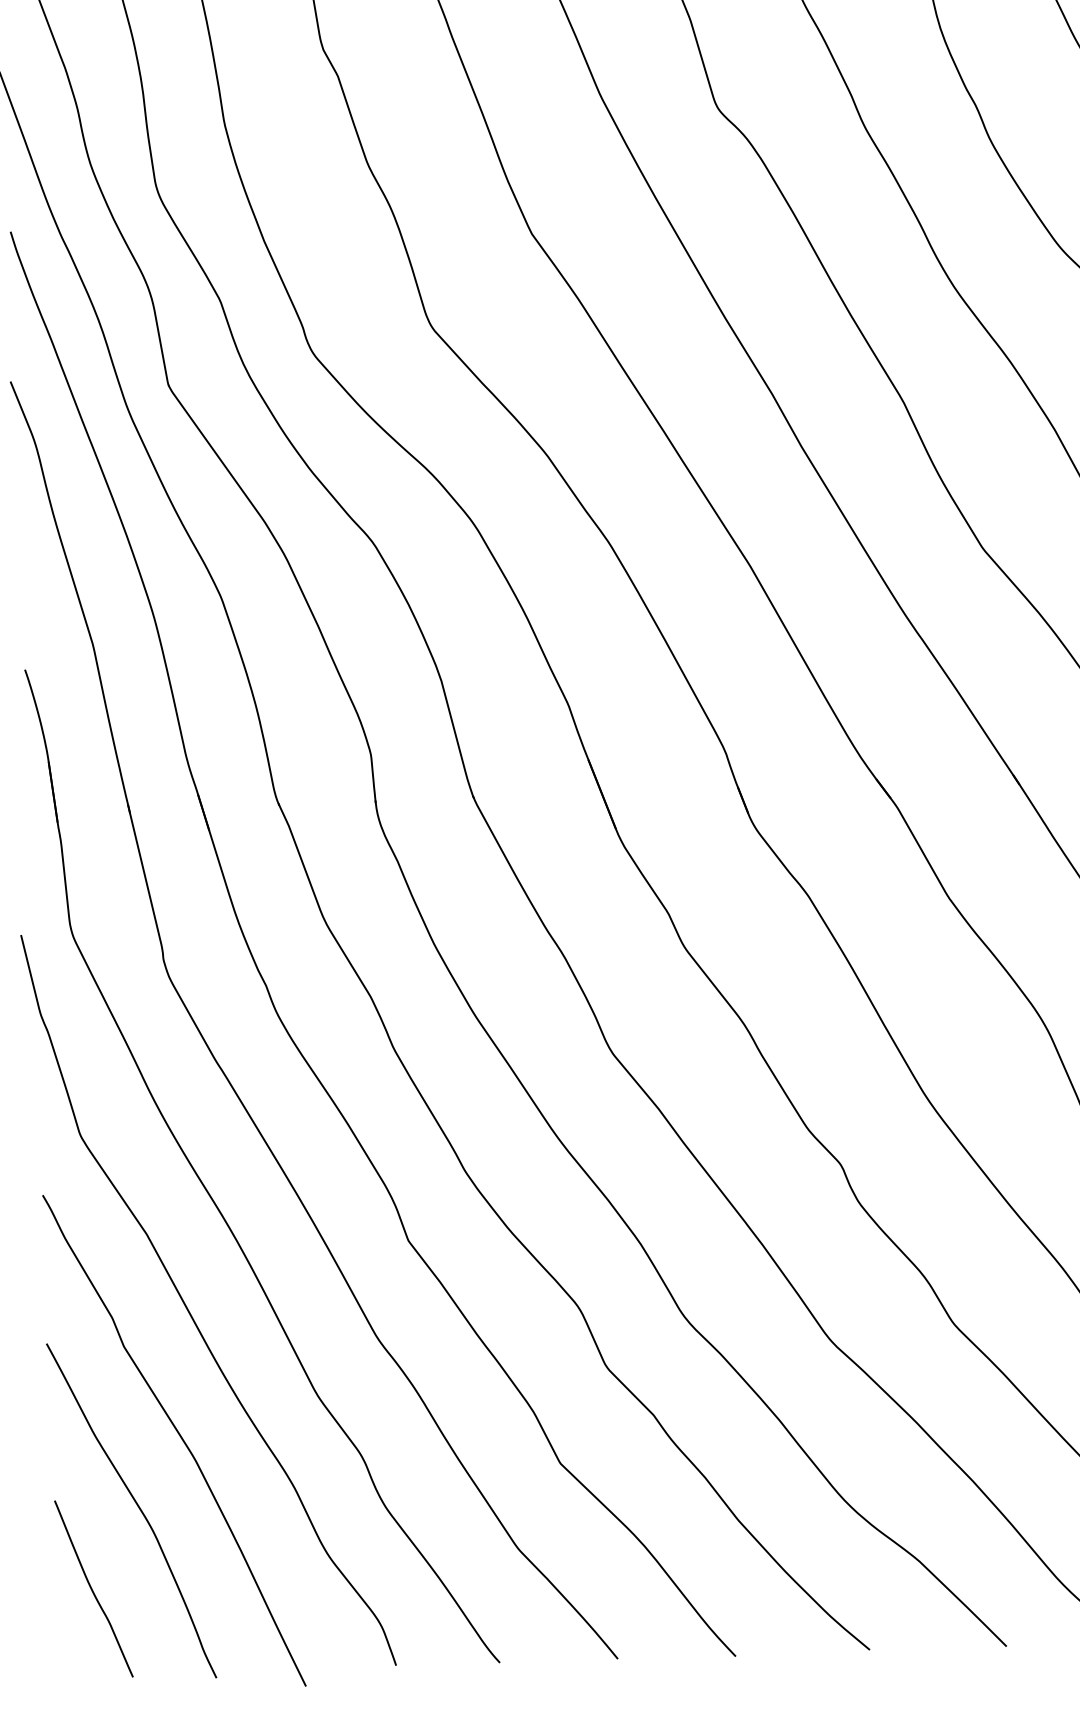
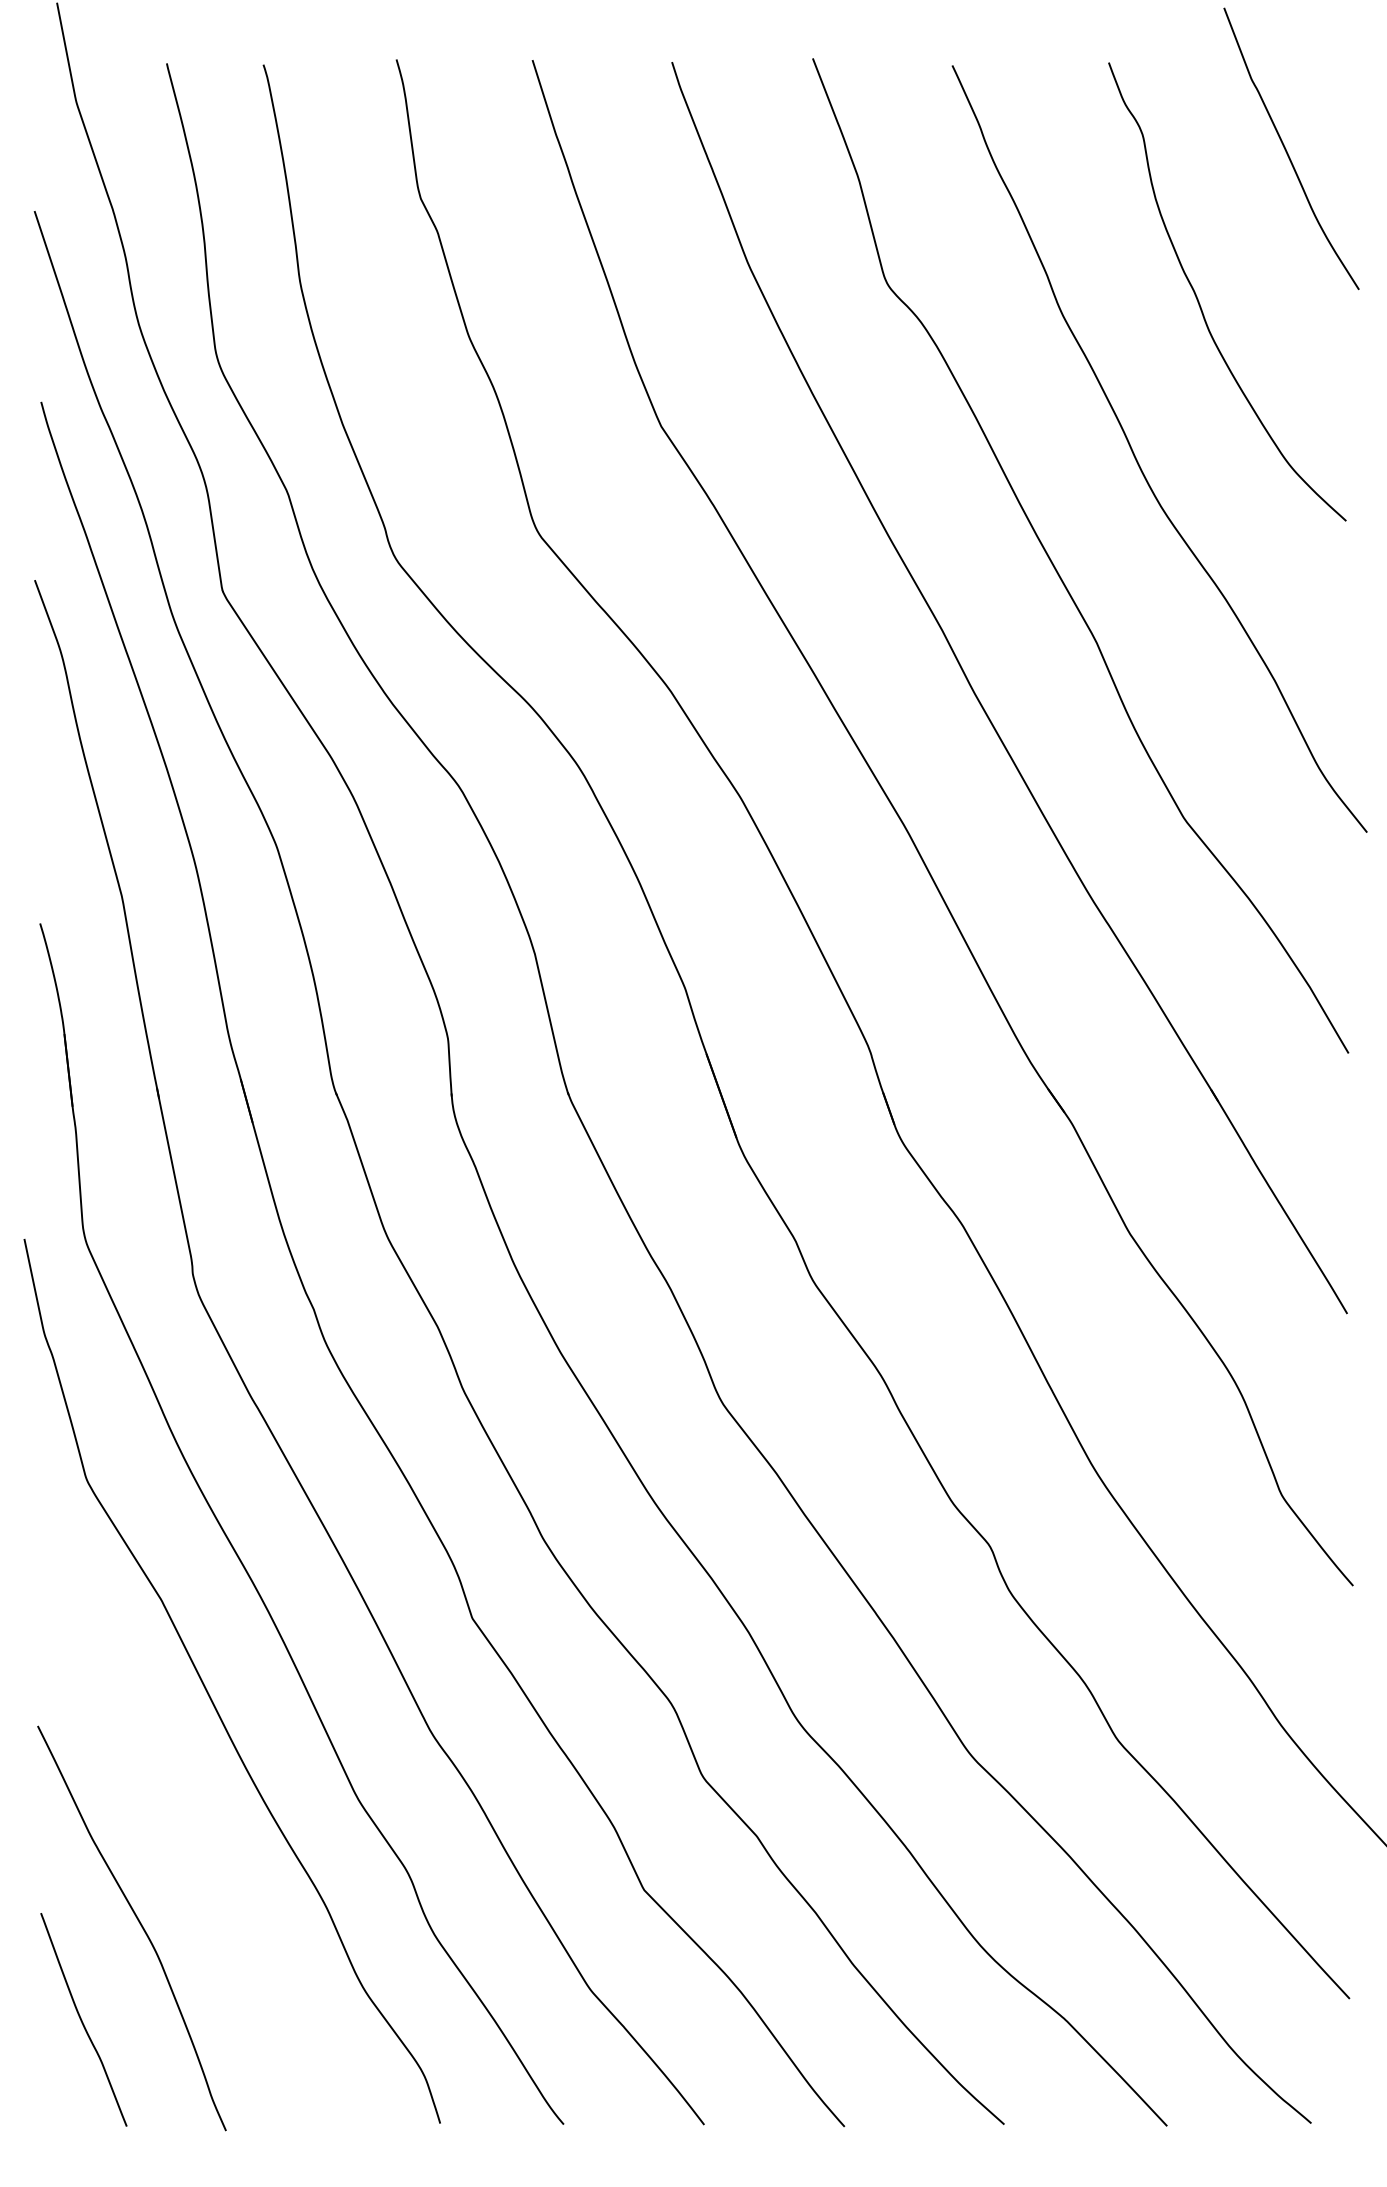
curve: (179, 1436) -> (192, 1842), removed

